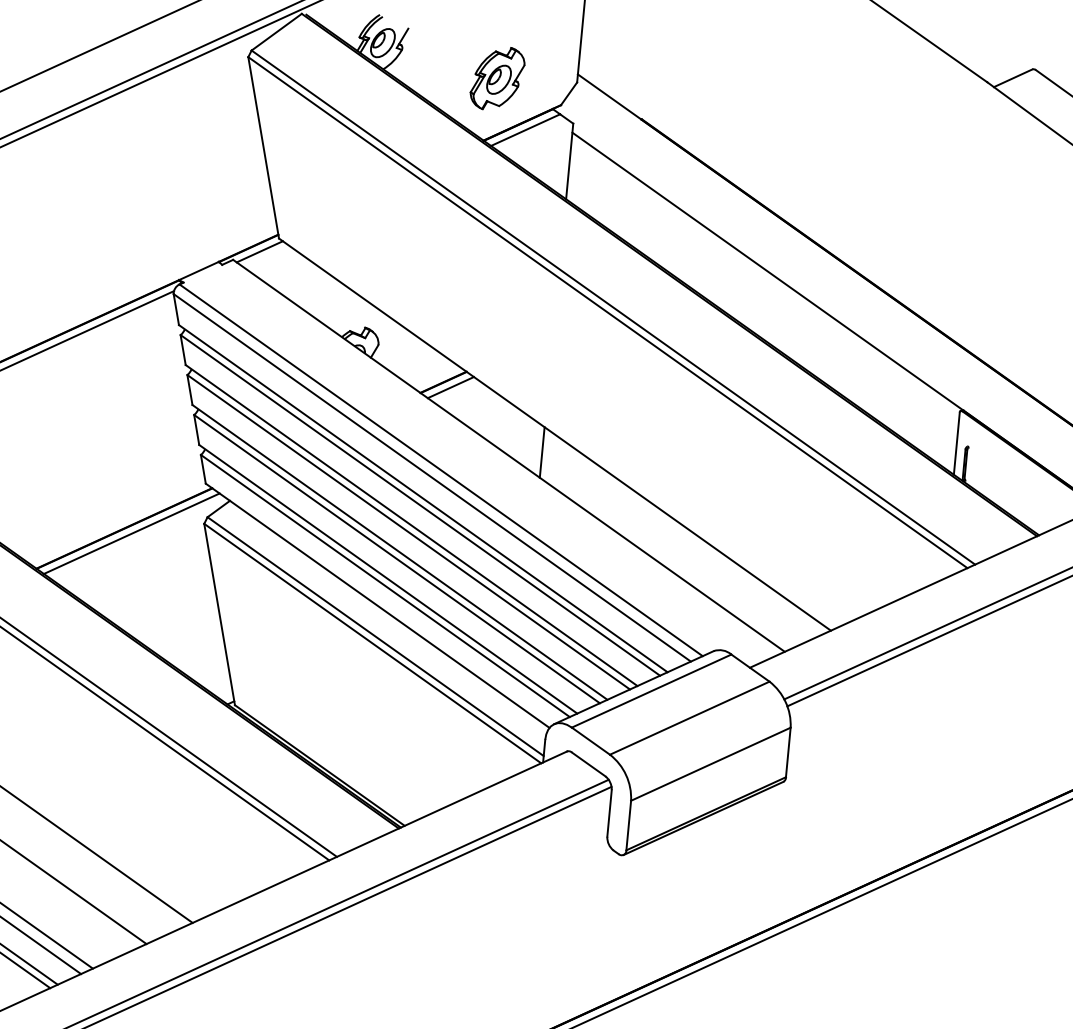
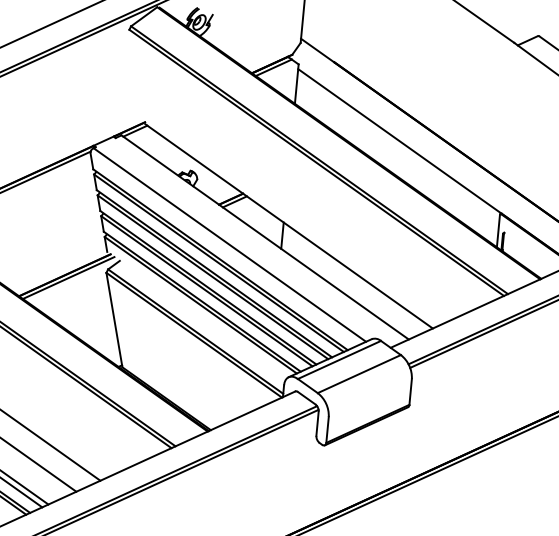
part: (498, 77) -> (259, 40), removed
line: (263, 146) -> (137, 76), removed
line: (430, 477) -> (224, 248), removed
line: (377, 605) -> (196, 315), removed
line: (709, 765) -> (369, 398), removed

